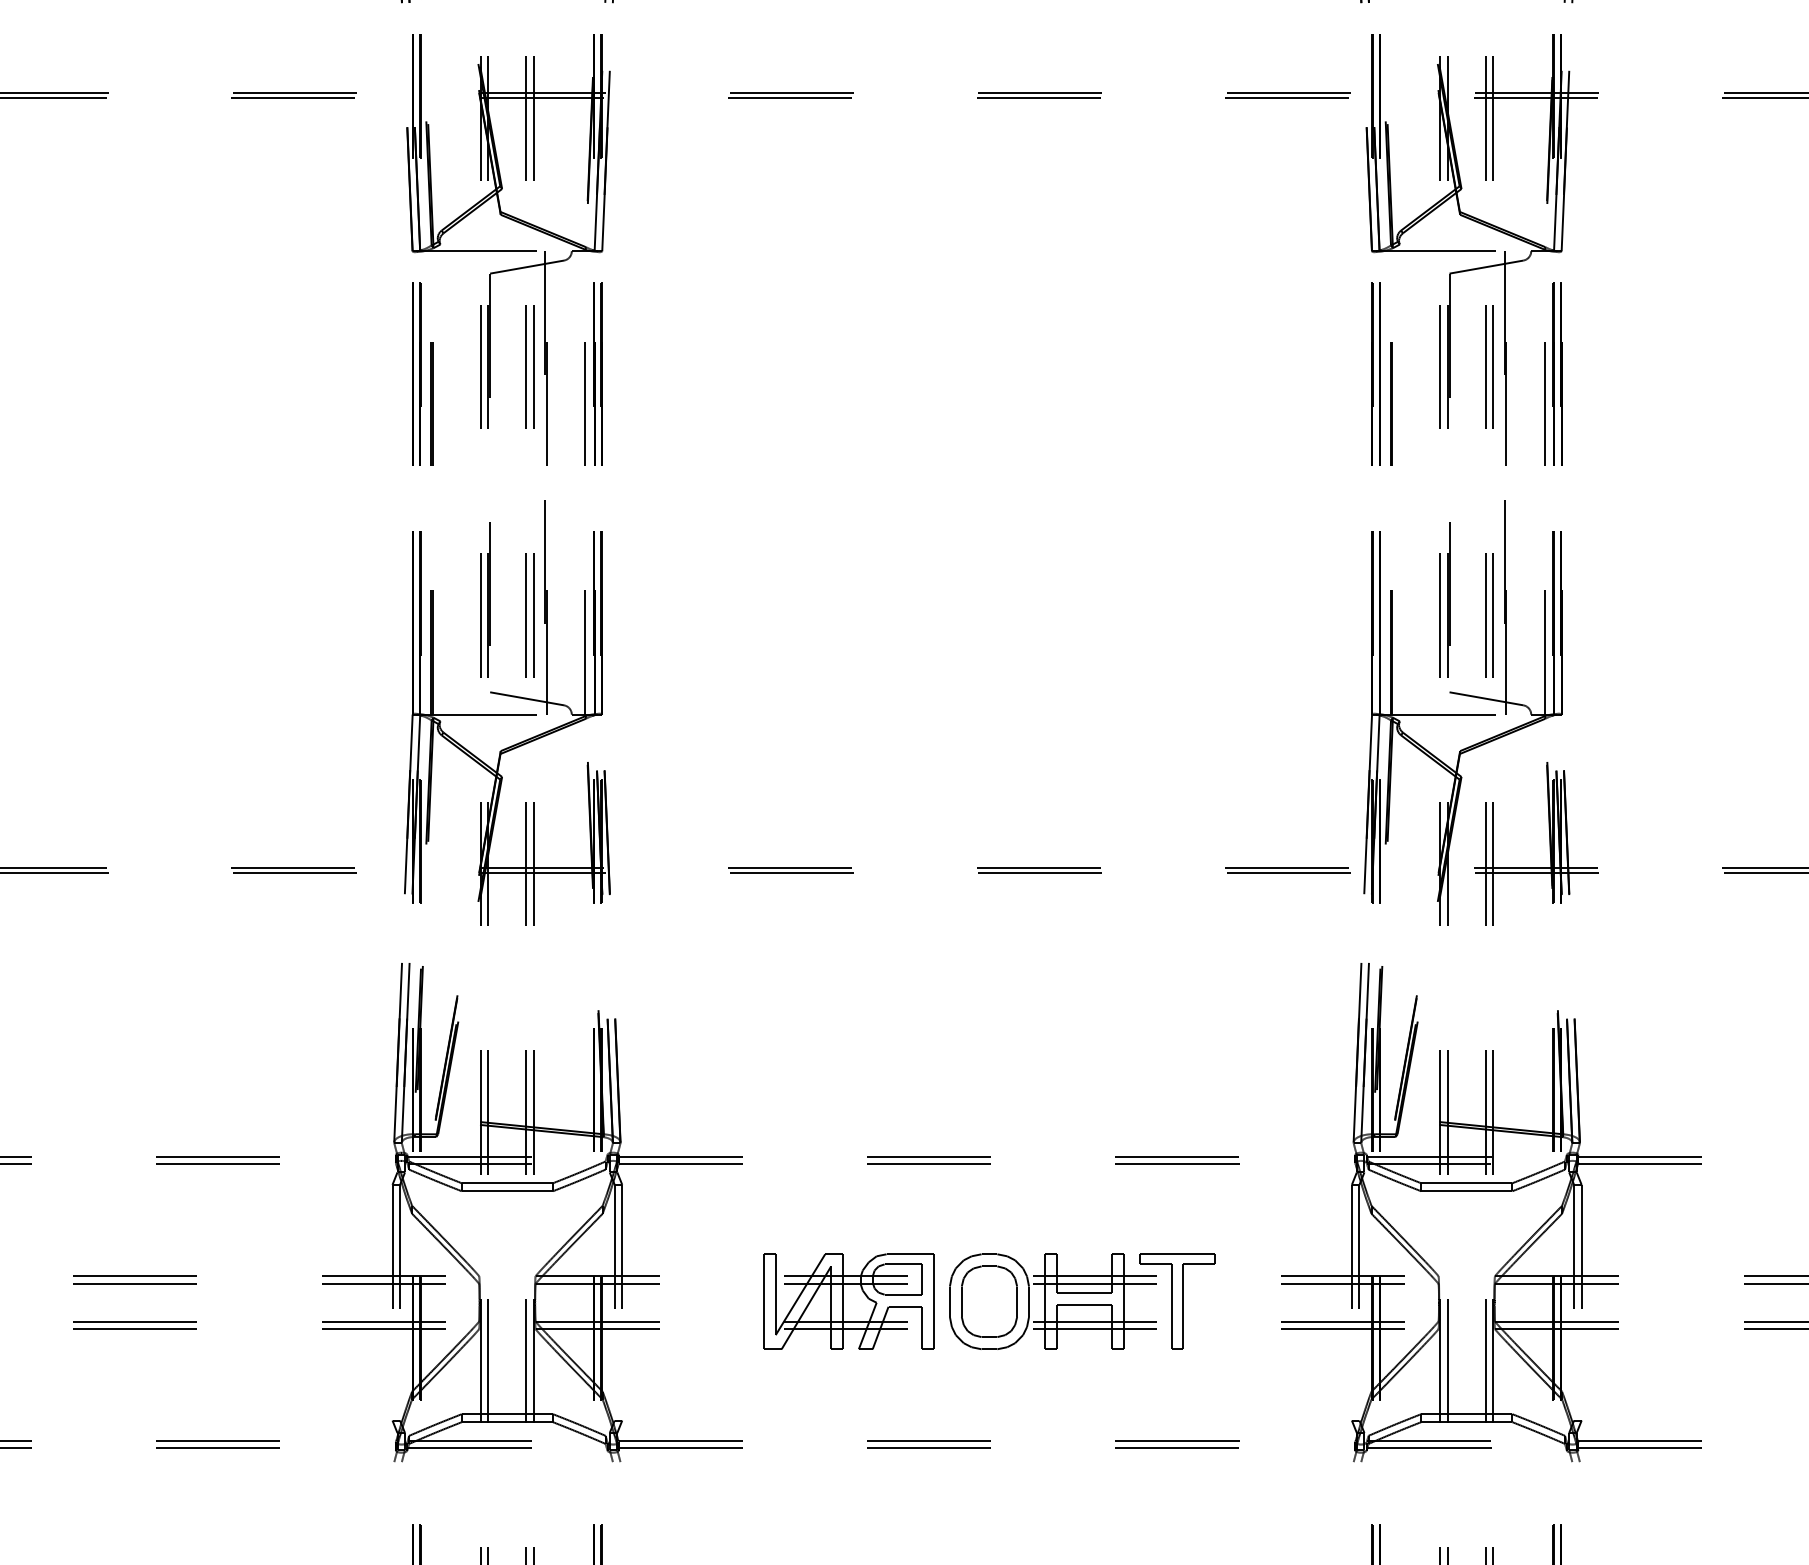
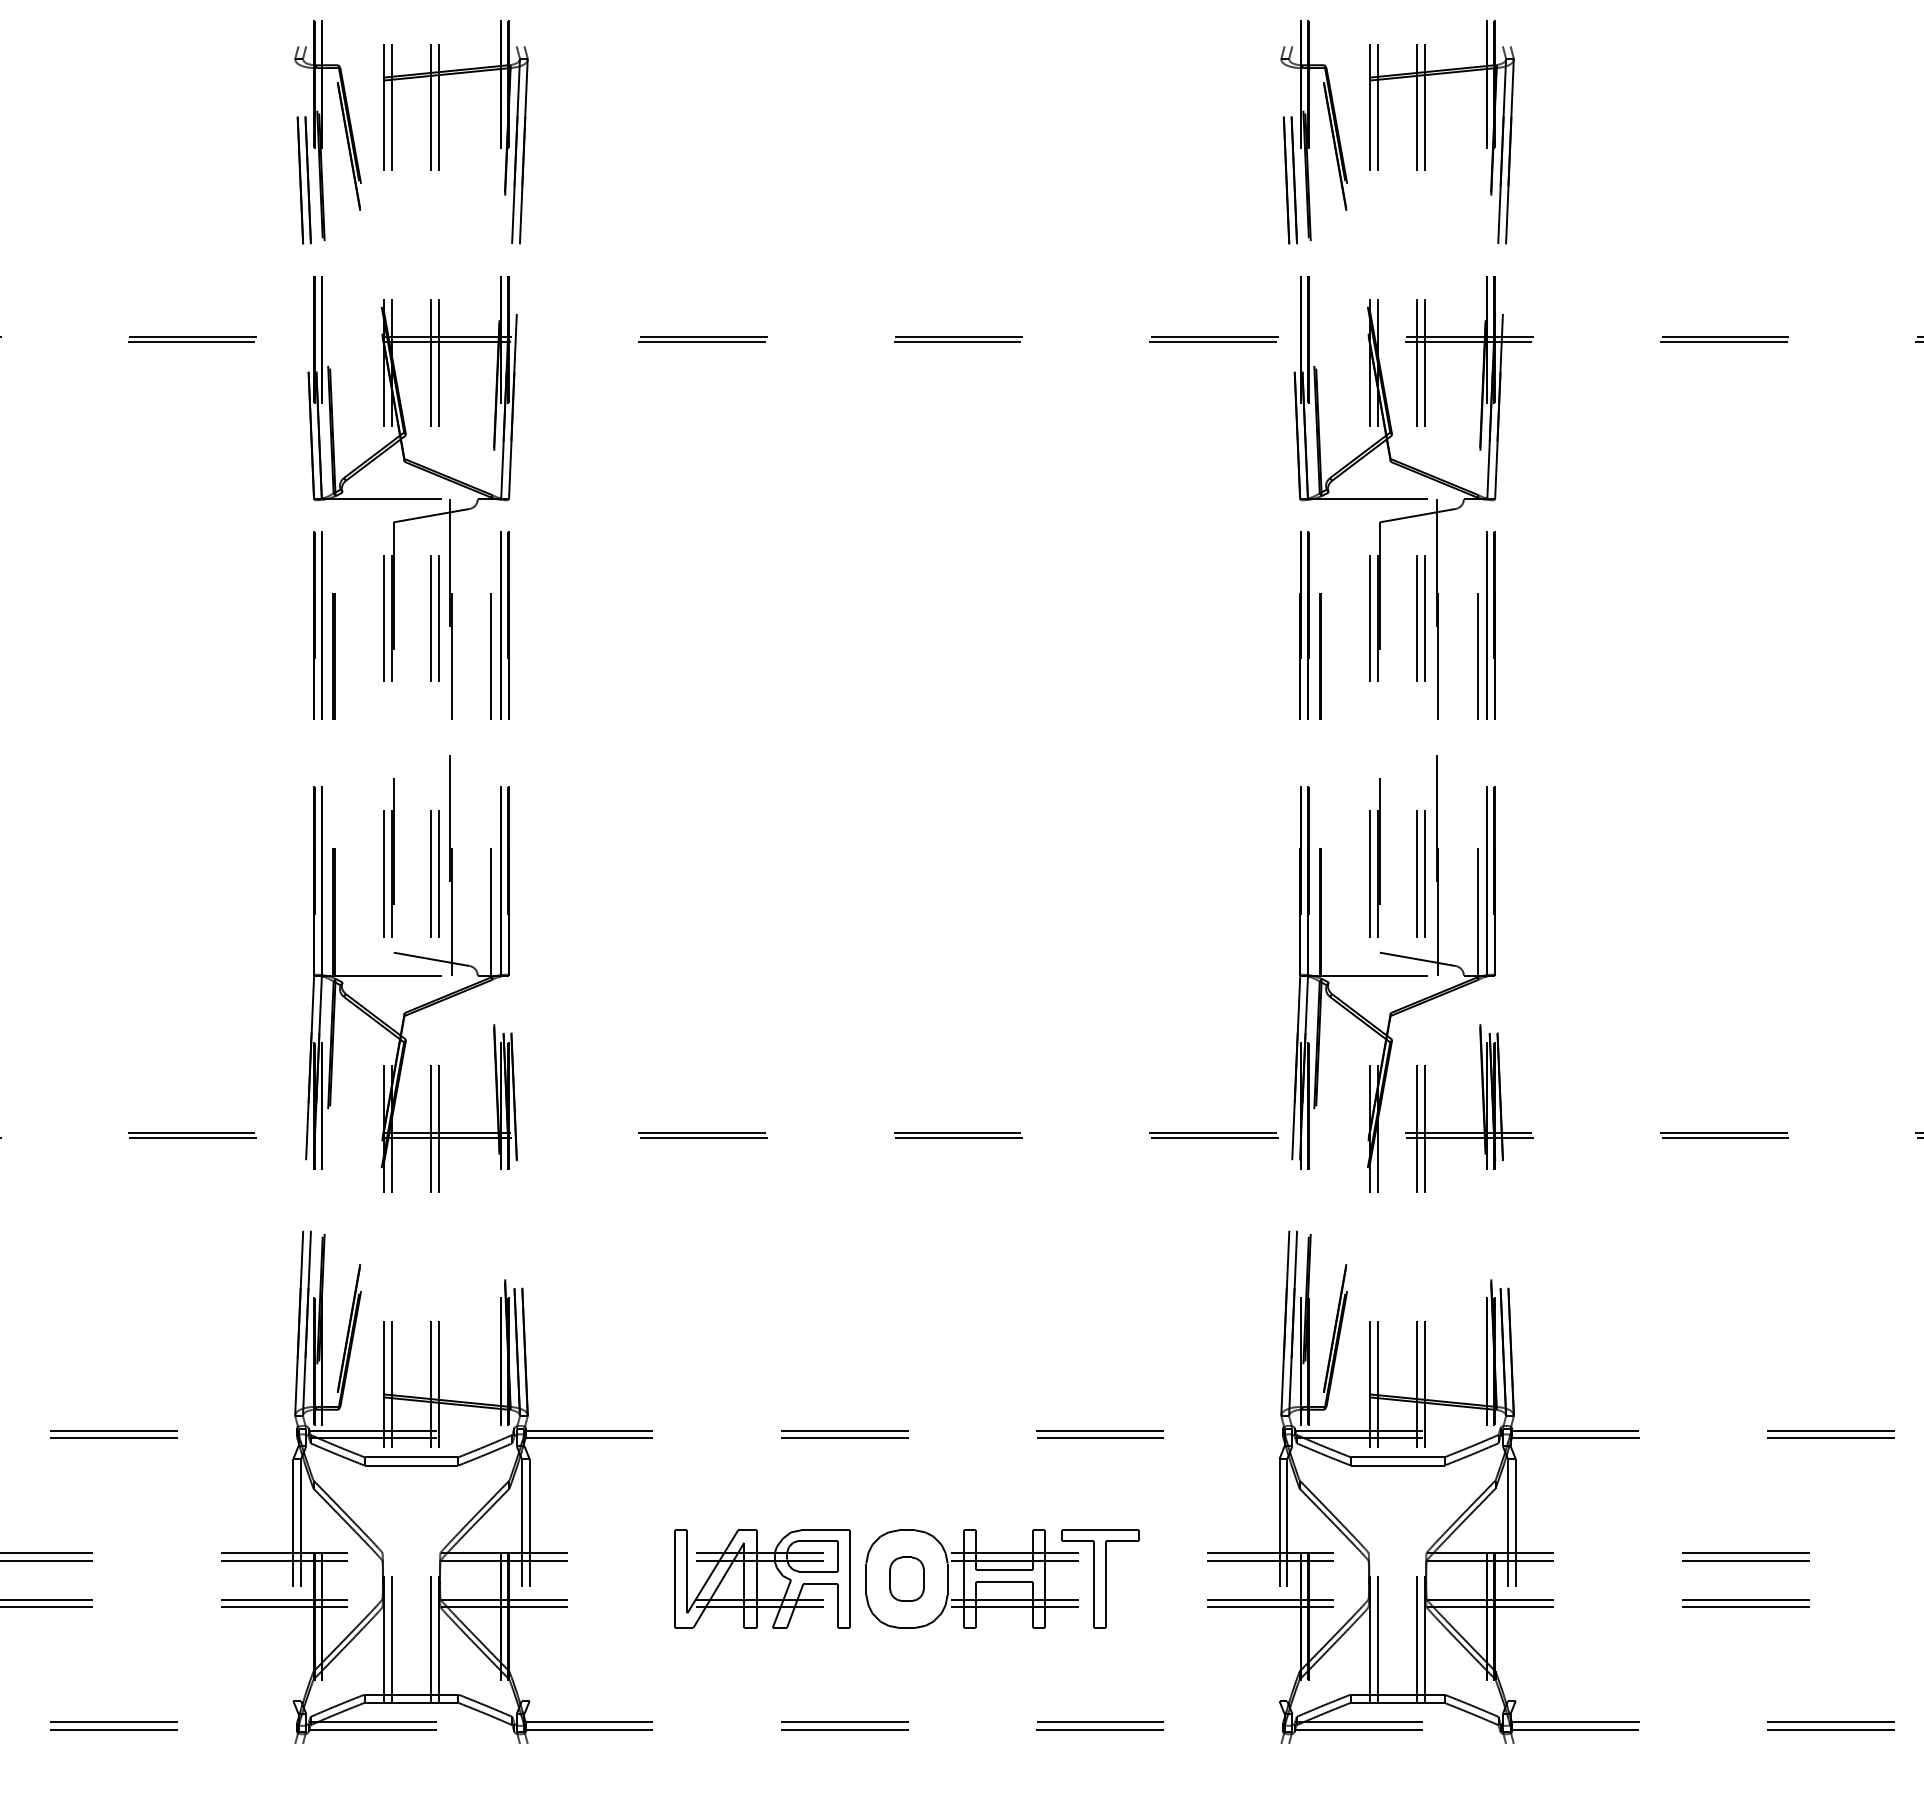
part: (988, 1302) -> (906, 1579), size x0.6

